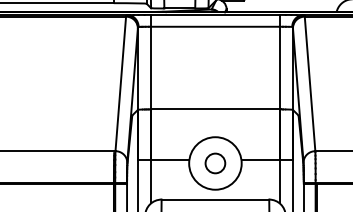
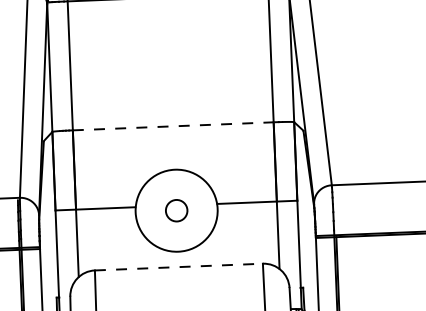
line: (215, 109) -> (173, 126), solid -> dashed
circle: (215, 163) -> (176, 210), size x0.7
line: (215, 199) -> (179, 266), solid -> dashed

